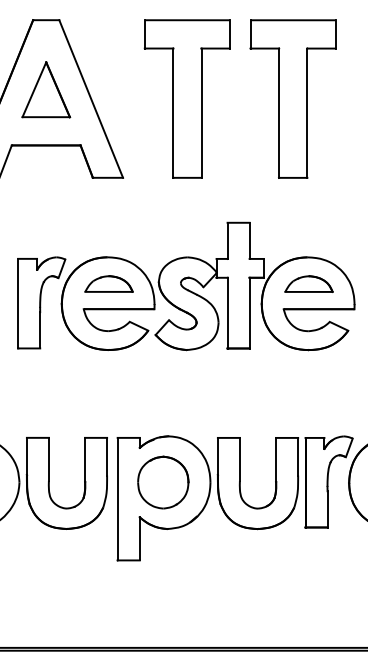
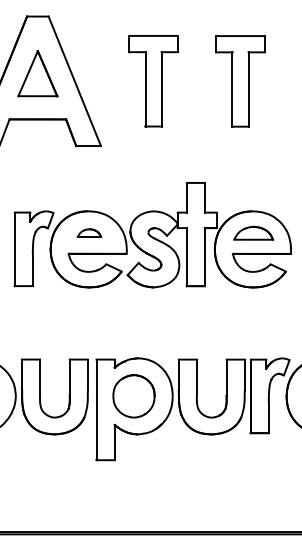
part: (187, 98) -> (153, 80), size x0.7
part: (292, 99) -> (240, 81), size x0.7
part: (109, 283) -> (89, 232), size x0.6

